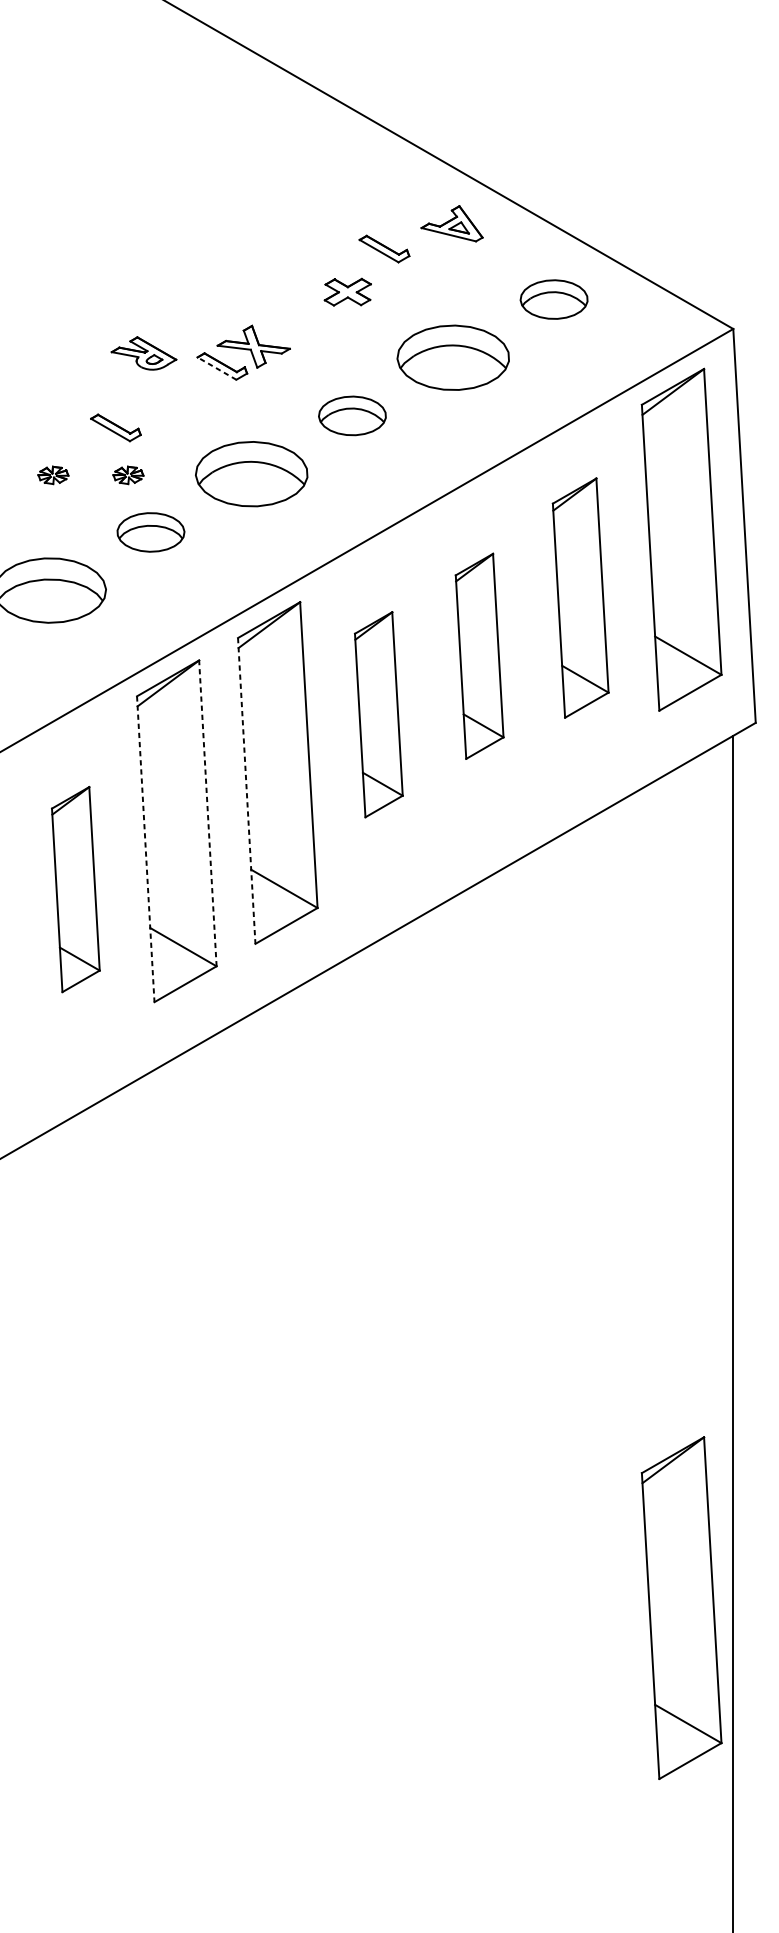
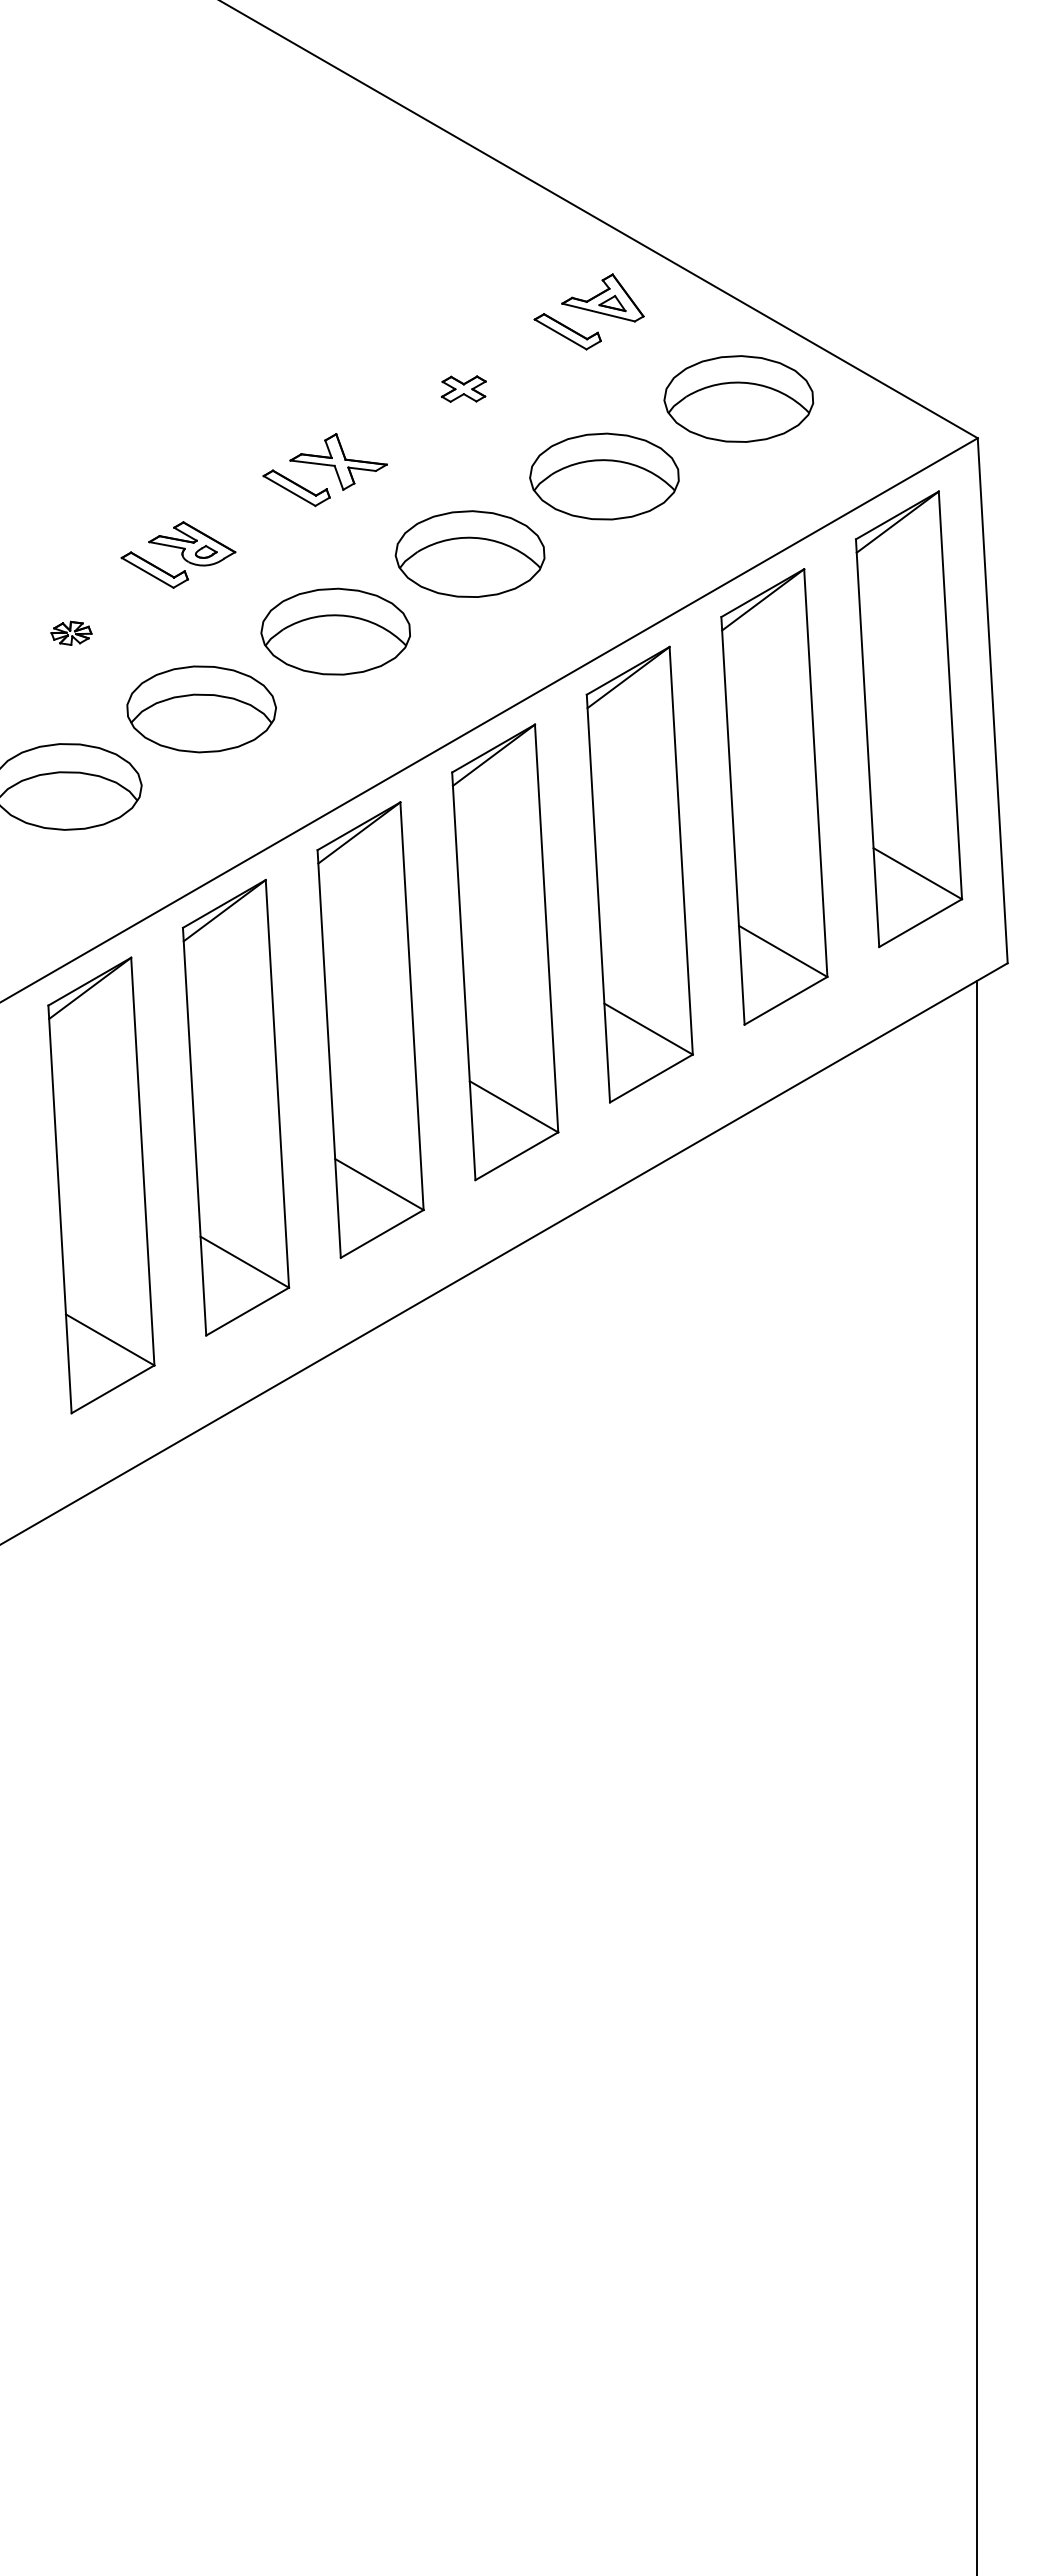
part: (384, 248) -> (567, 331), moved
part: (347, 291) -> (463, 388), size x0.71
part: (553, 299) -> (738, 398), size x1.67
part: (144, 353) -> (192, 543), moved
line: (216, 368) -> (289, 490), dashed -> solid
part: (351, 415) -> (469, 553), size x1.67
part: (128, 474) -> (171, 632), removed
part: (150, 532) -> (201, 709), size x1.67
part: (580, 597) -> (774, 796), size x1.43
part: (479, 656) -> (639, 874), size x1.67
part: (378, 714) -> (505, 952), size x1.67
line: (246, 791) -> (329, 1054), dashed -> solid
line: (207, 813) -> (277, 1083), dashed -> solid
line: (145, 849) -> (194, 1132), dashed -> solid
part: (75, 889) -> (101, 1185), size x1.67
part: (682, 1607) -> (909, 2142), removed

